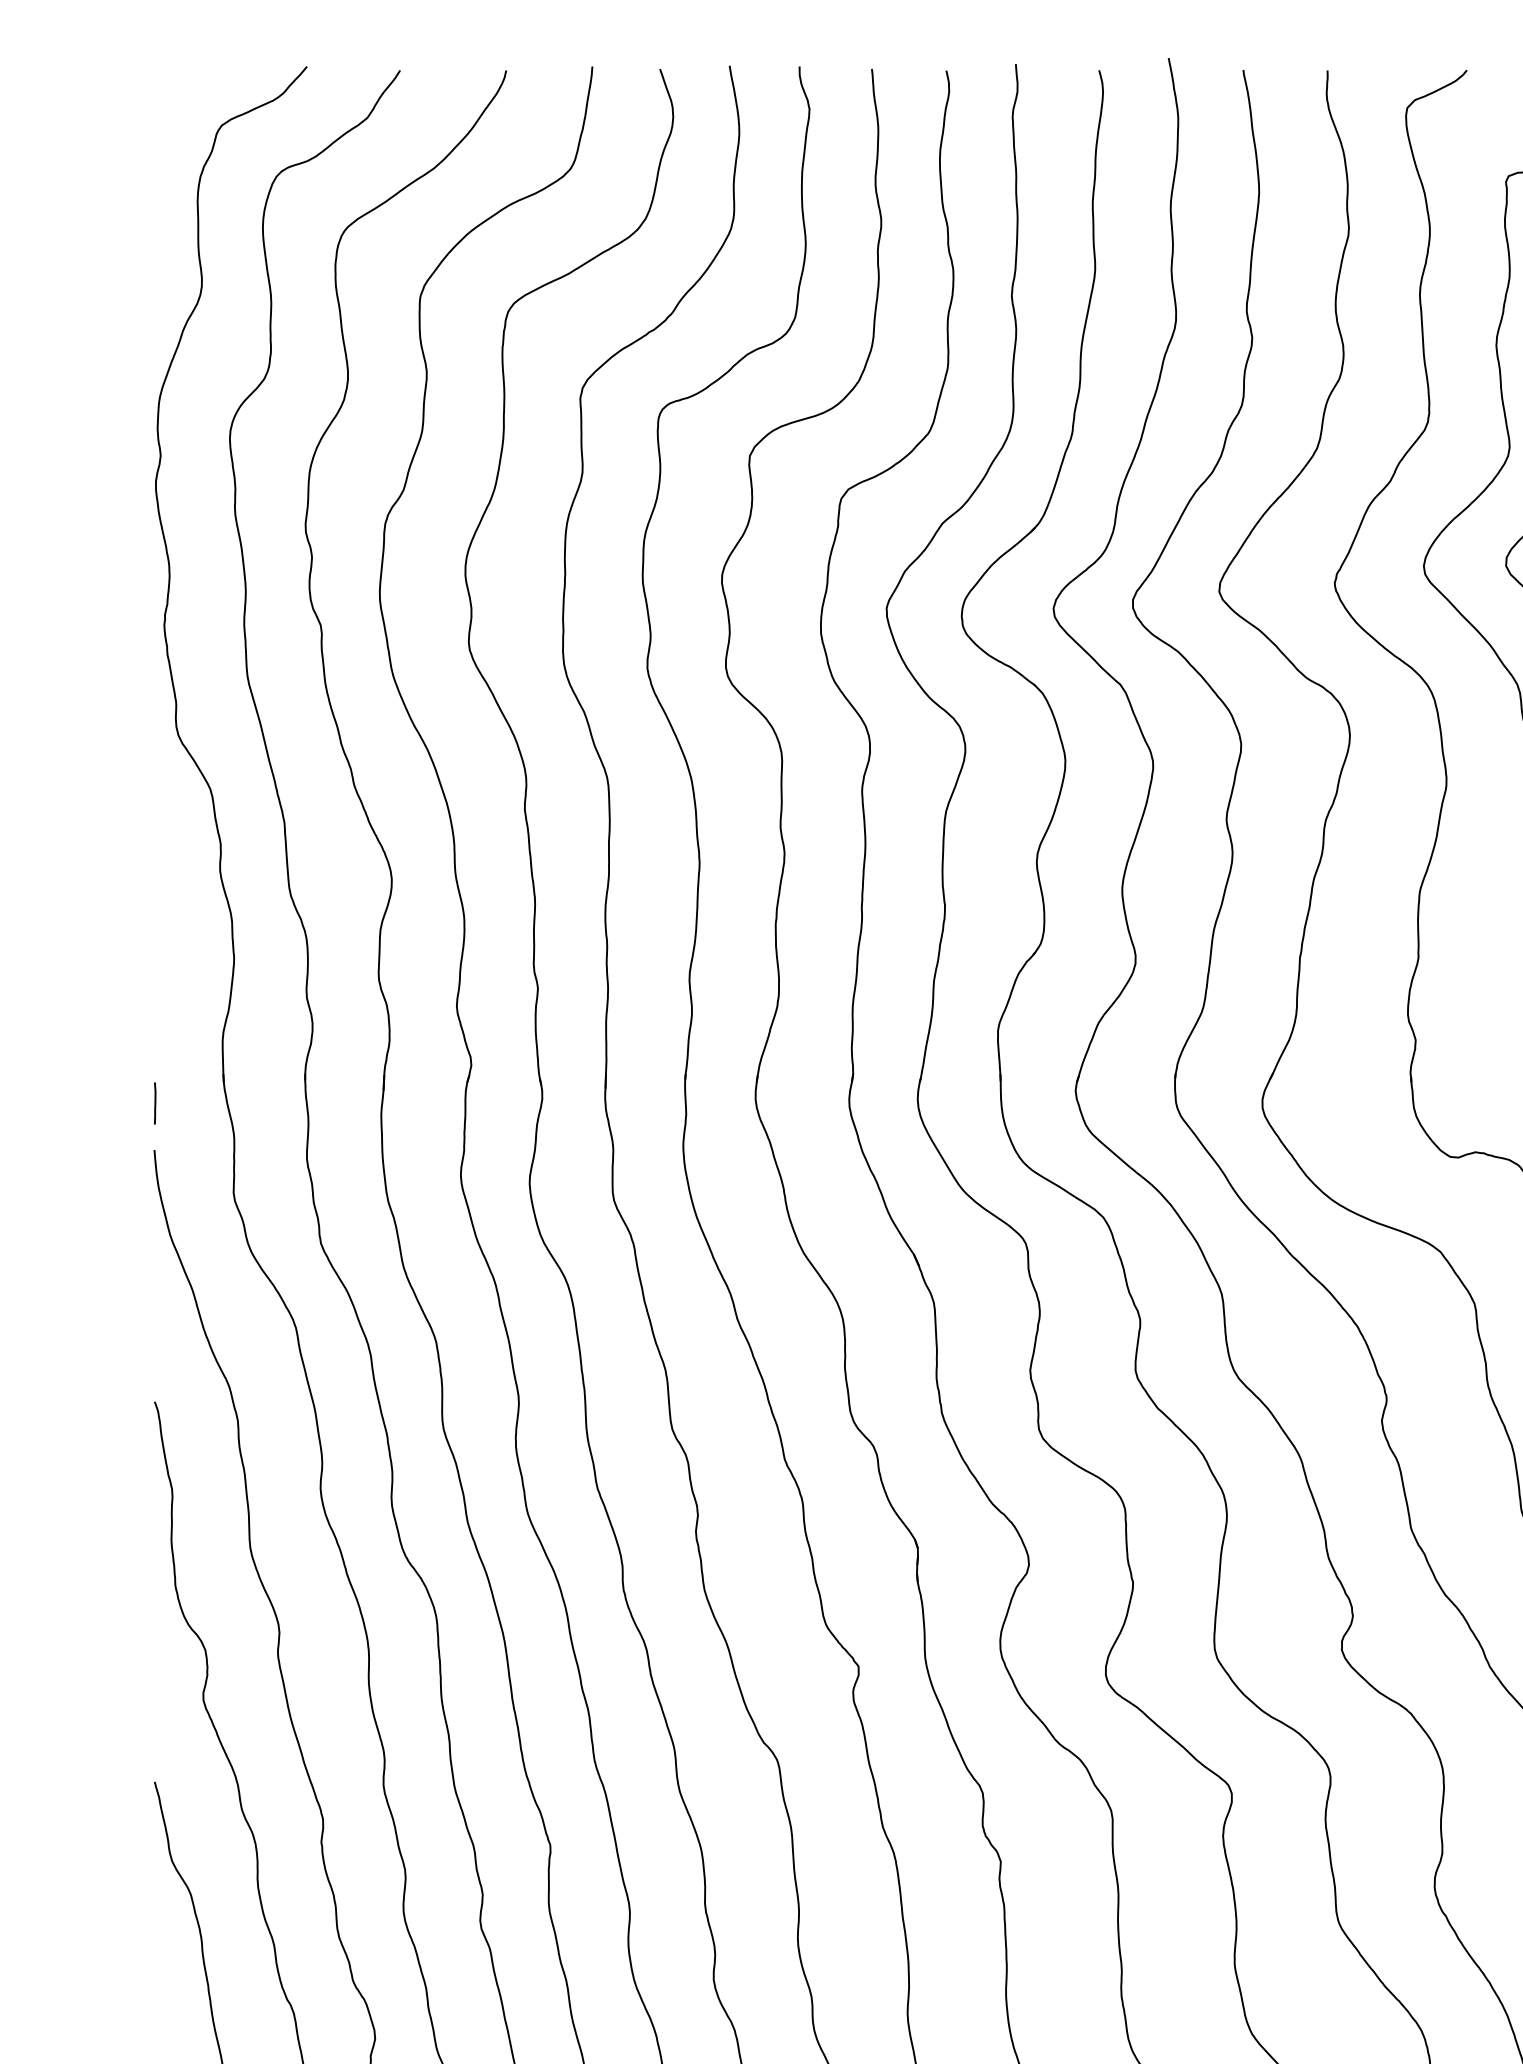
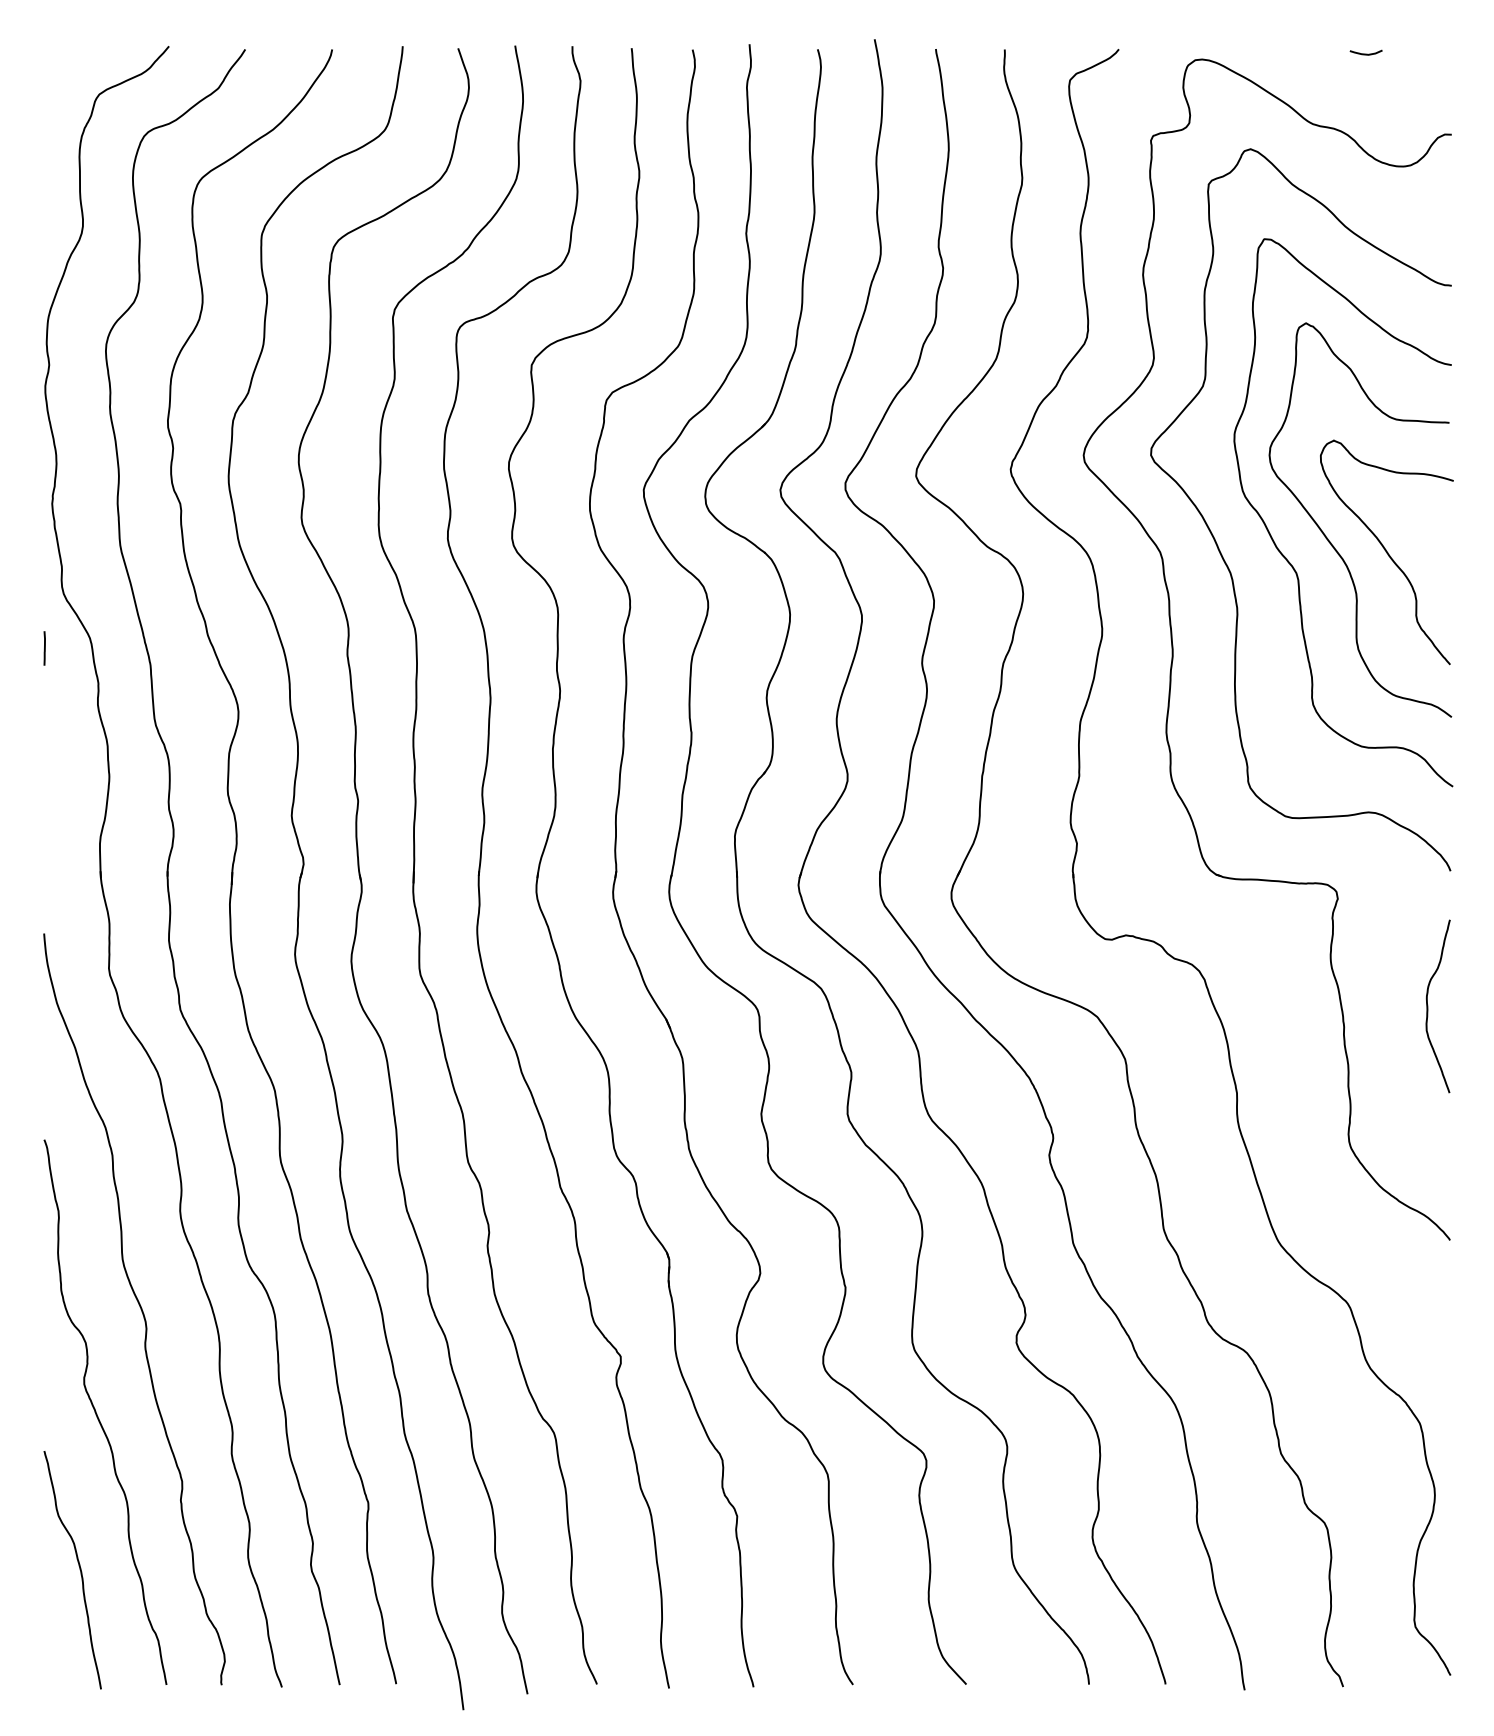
line: (154, 1103) -> (44, 648), moved

